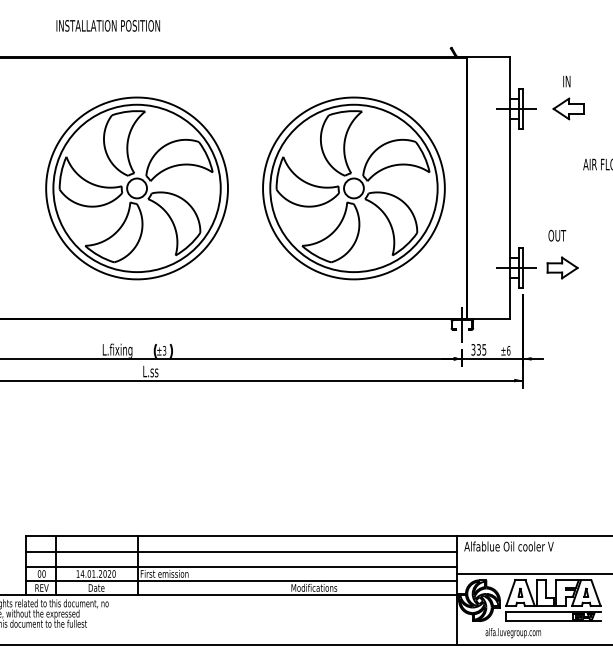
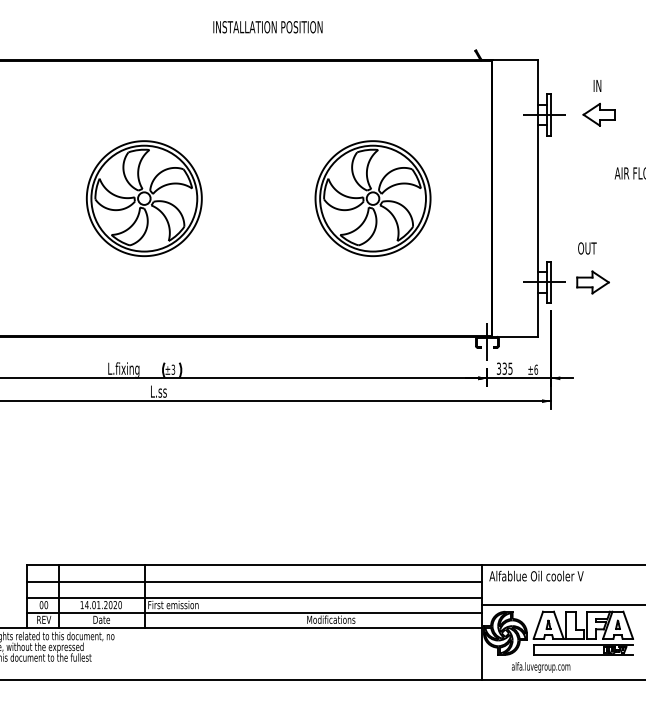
text: (107, 25) -> (267, 26), moved
part: (136, 188) -> (143, 198), size x0.6
part: (353, 188) -> (372, 198), size x0.6

